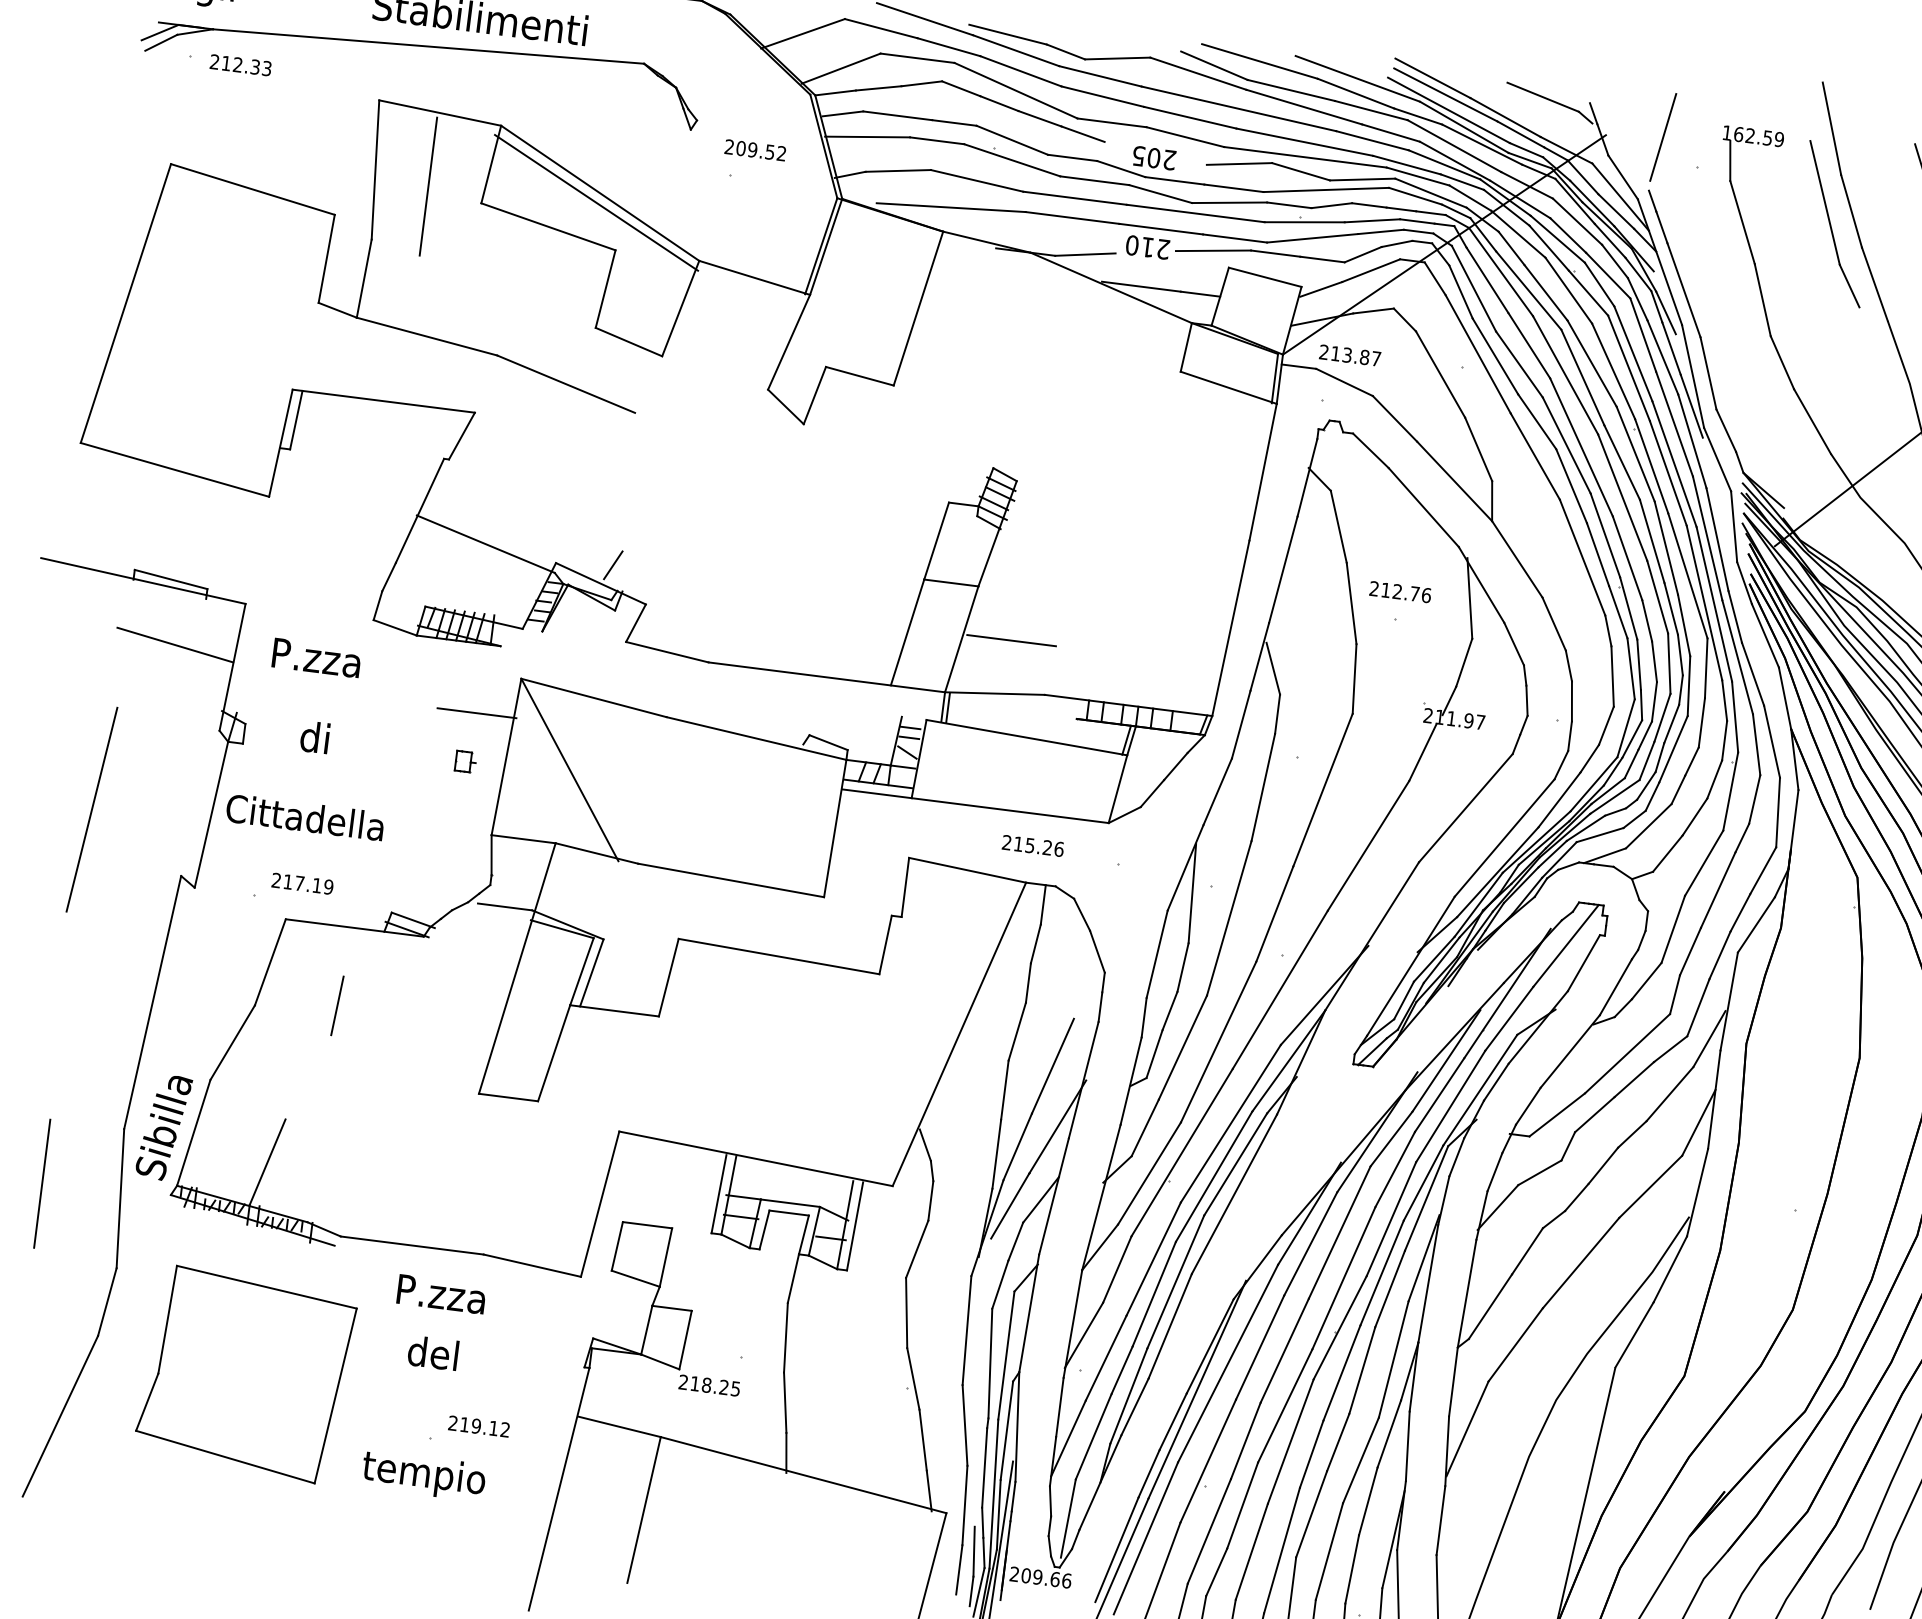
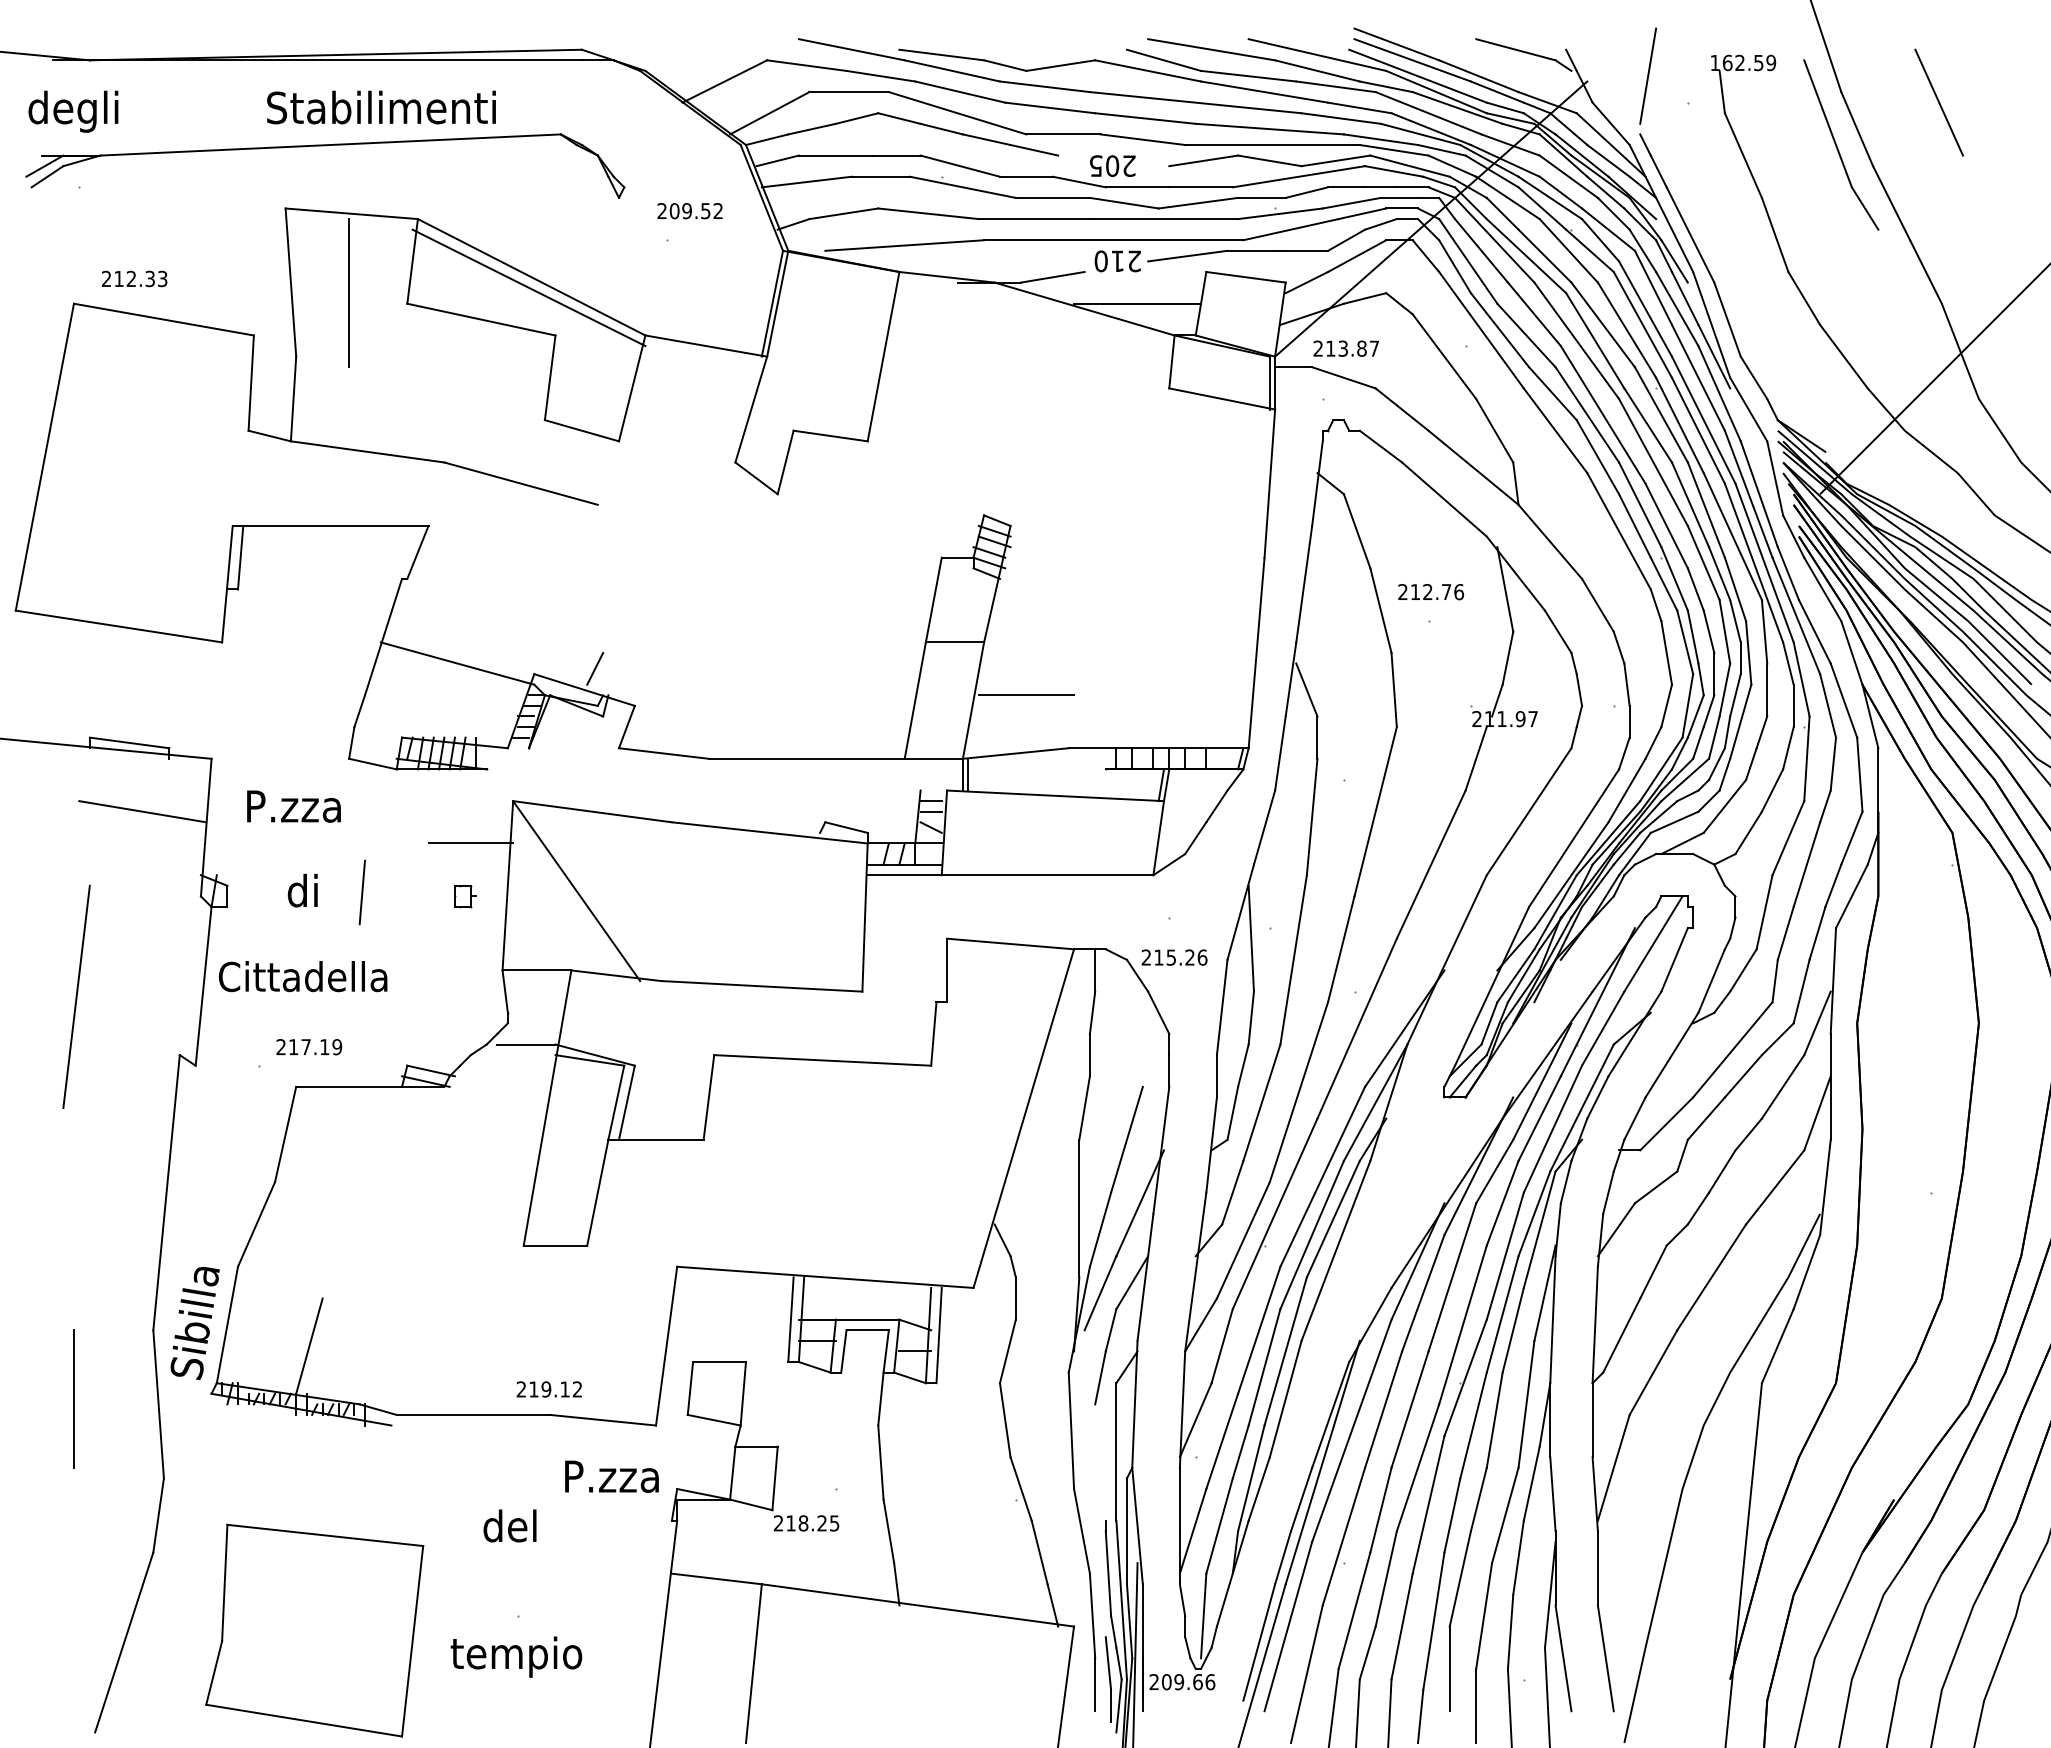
text: (240, 64) -> (134, 278), moved
text: (1033, 845) -> (1174, 957), moved
line: (336, 1005) -> (361, 892), moved
text: (441, 1294) -> (611, 1476), moved
line: (990, 1363) -> (1100, 1462), removed
part: (245, 1374) -> (314, 1630), moved
text: (478, 1426) -> (548, 1389), moved

